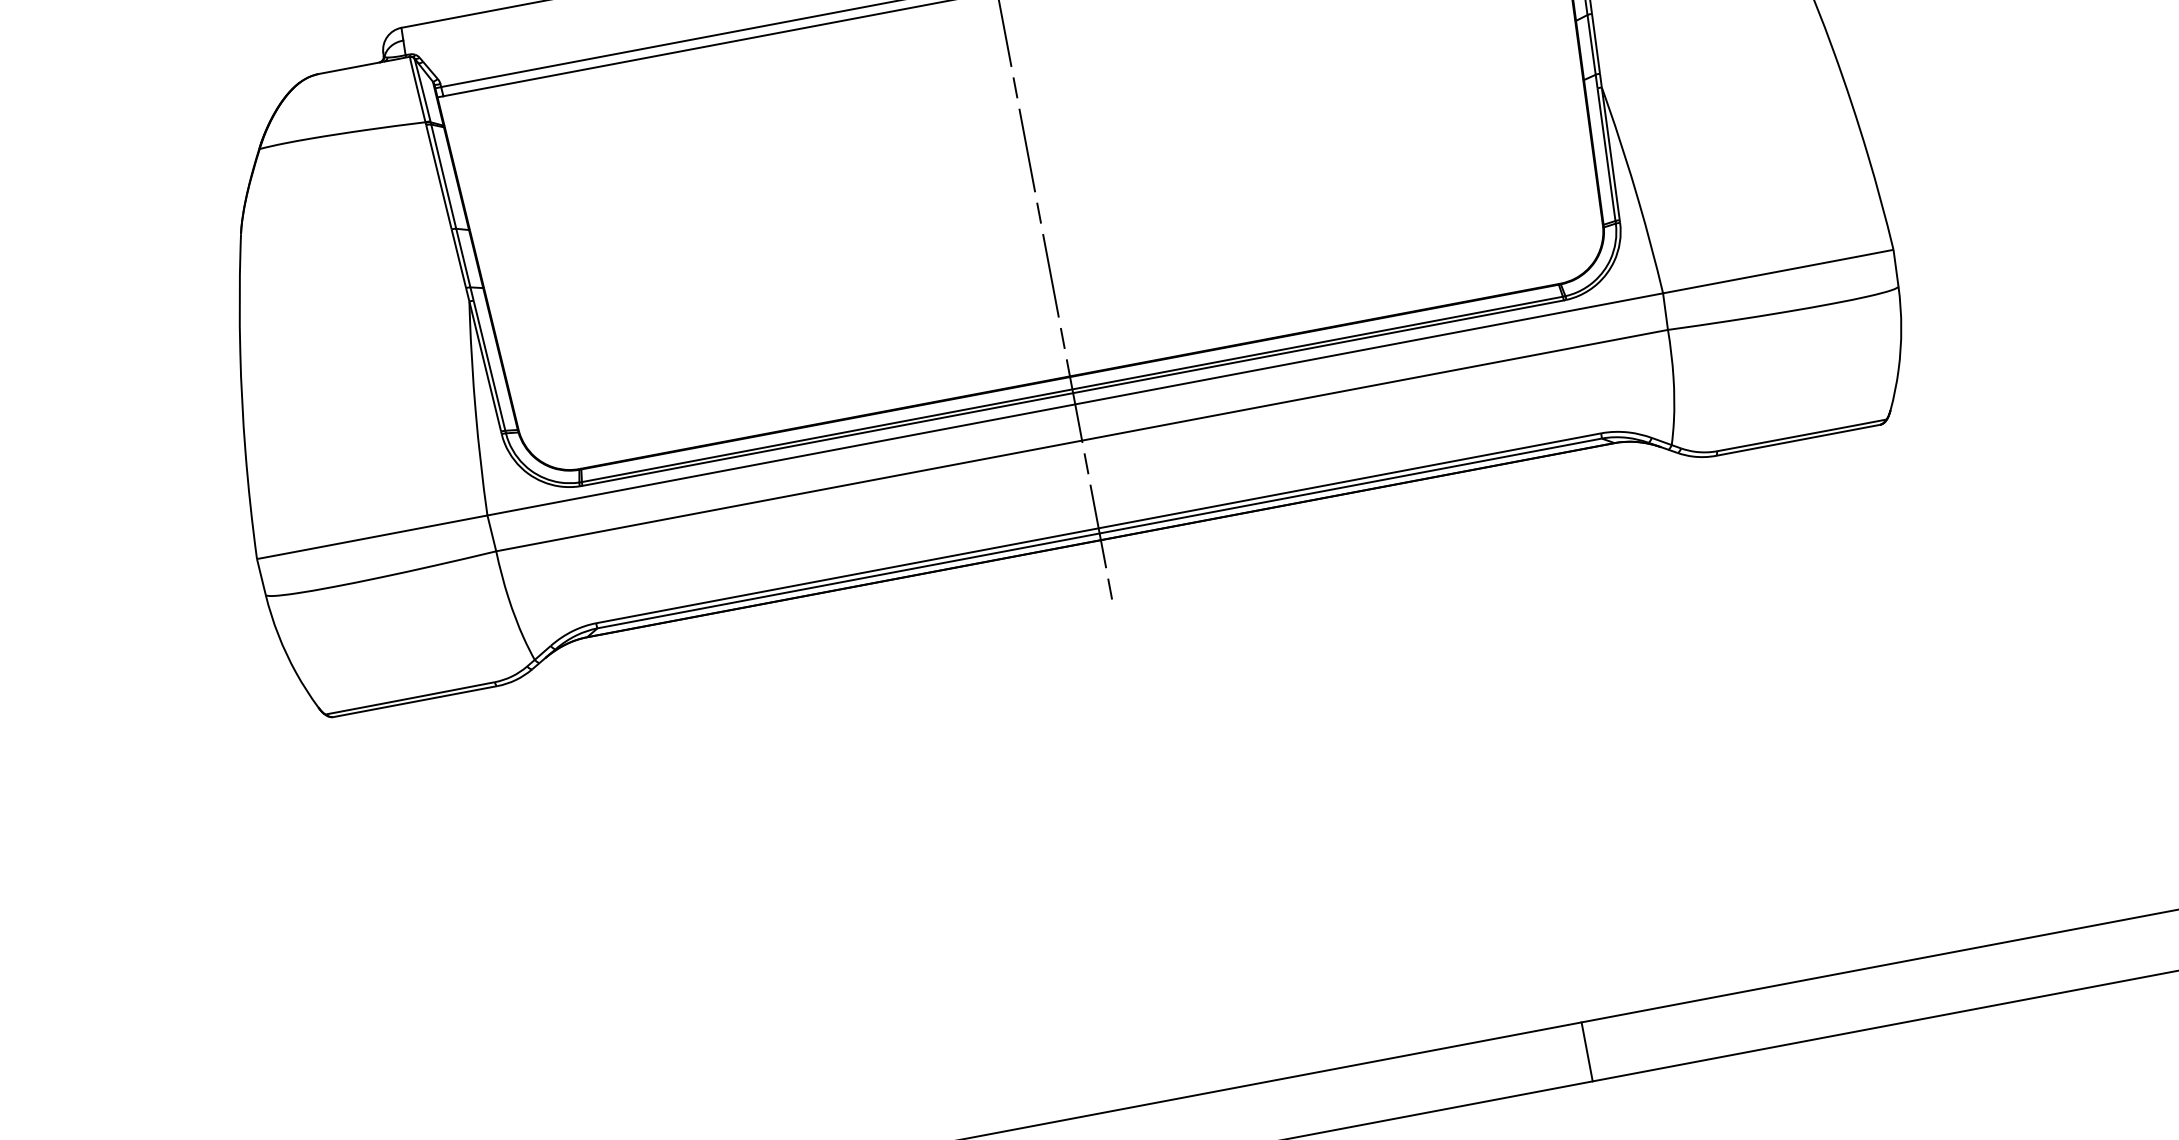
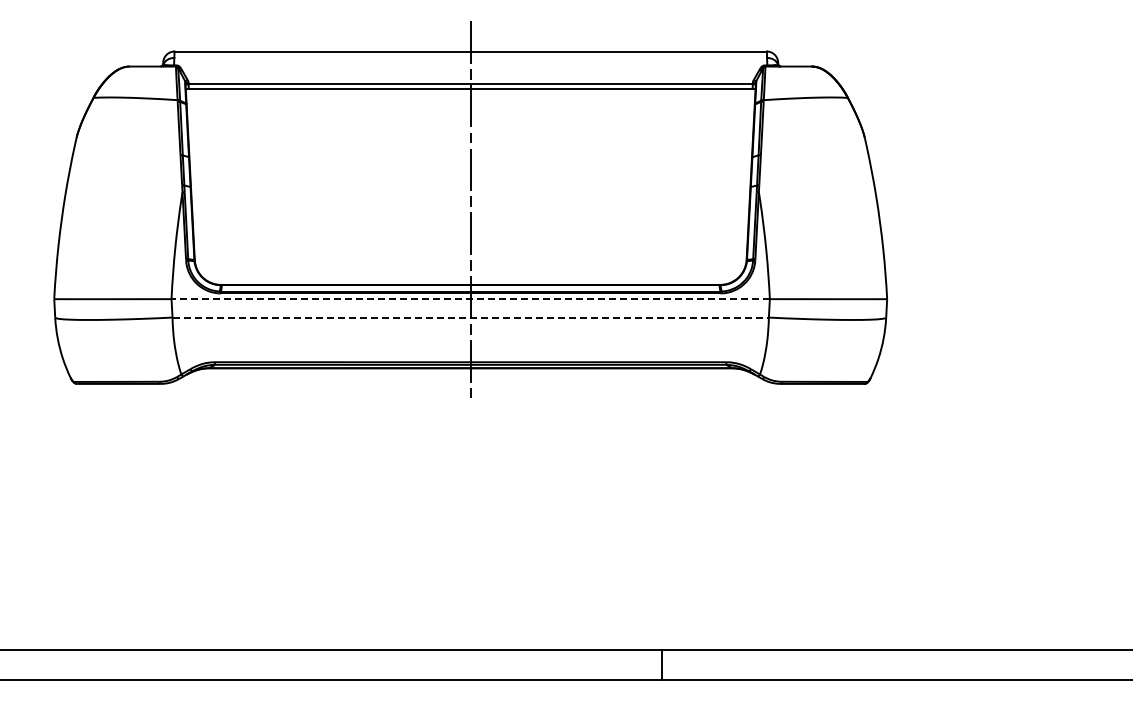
line: (1074, 405) -> (470, 299), solid -> dashed
line: (1083, 440) -> (471, 317), solid -> dashed

